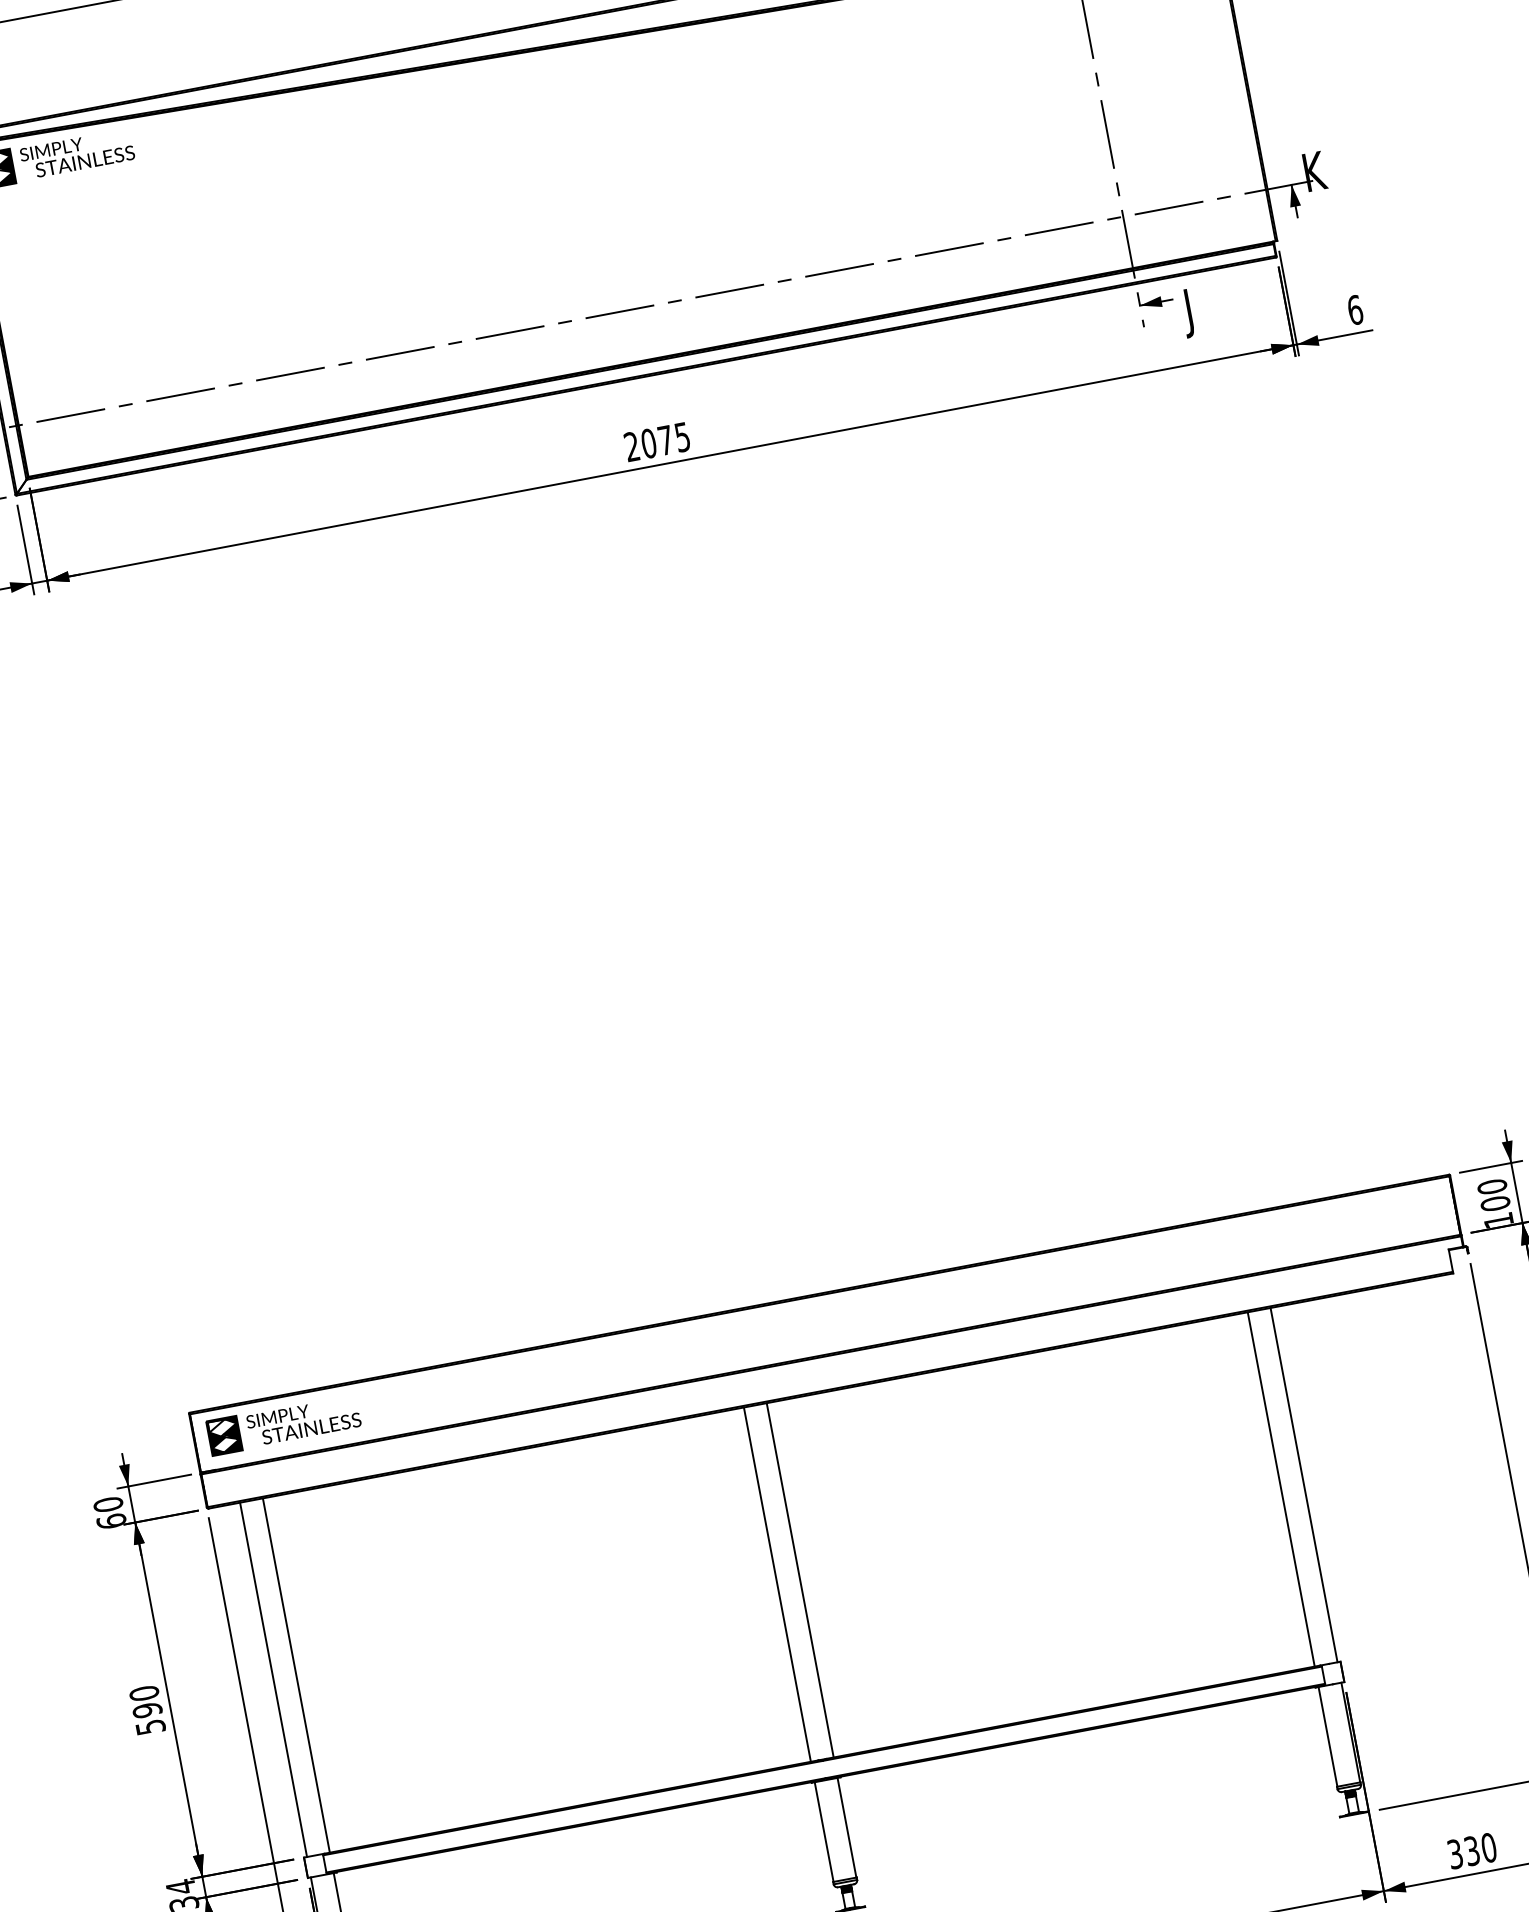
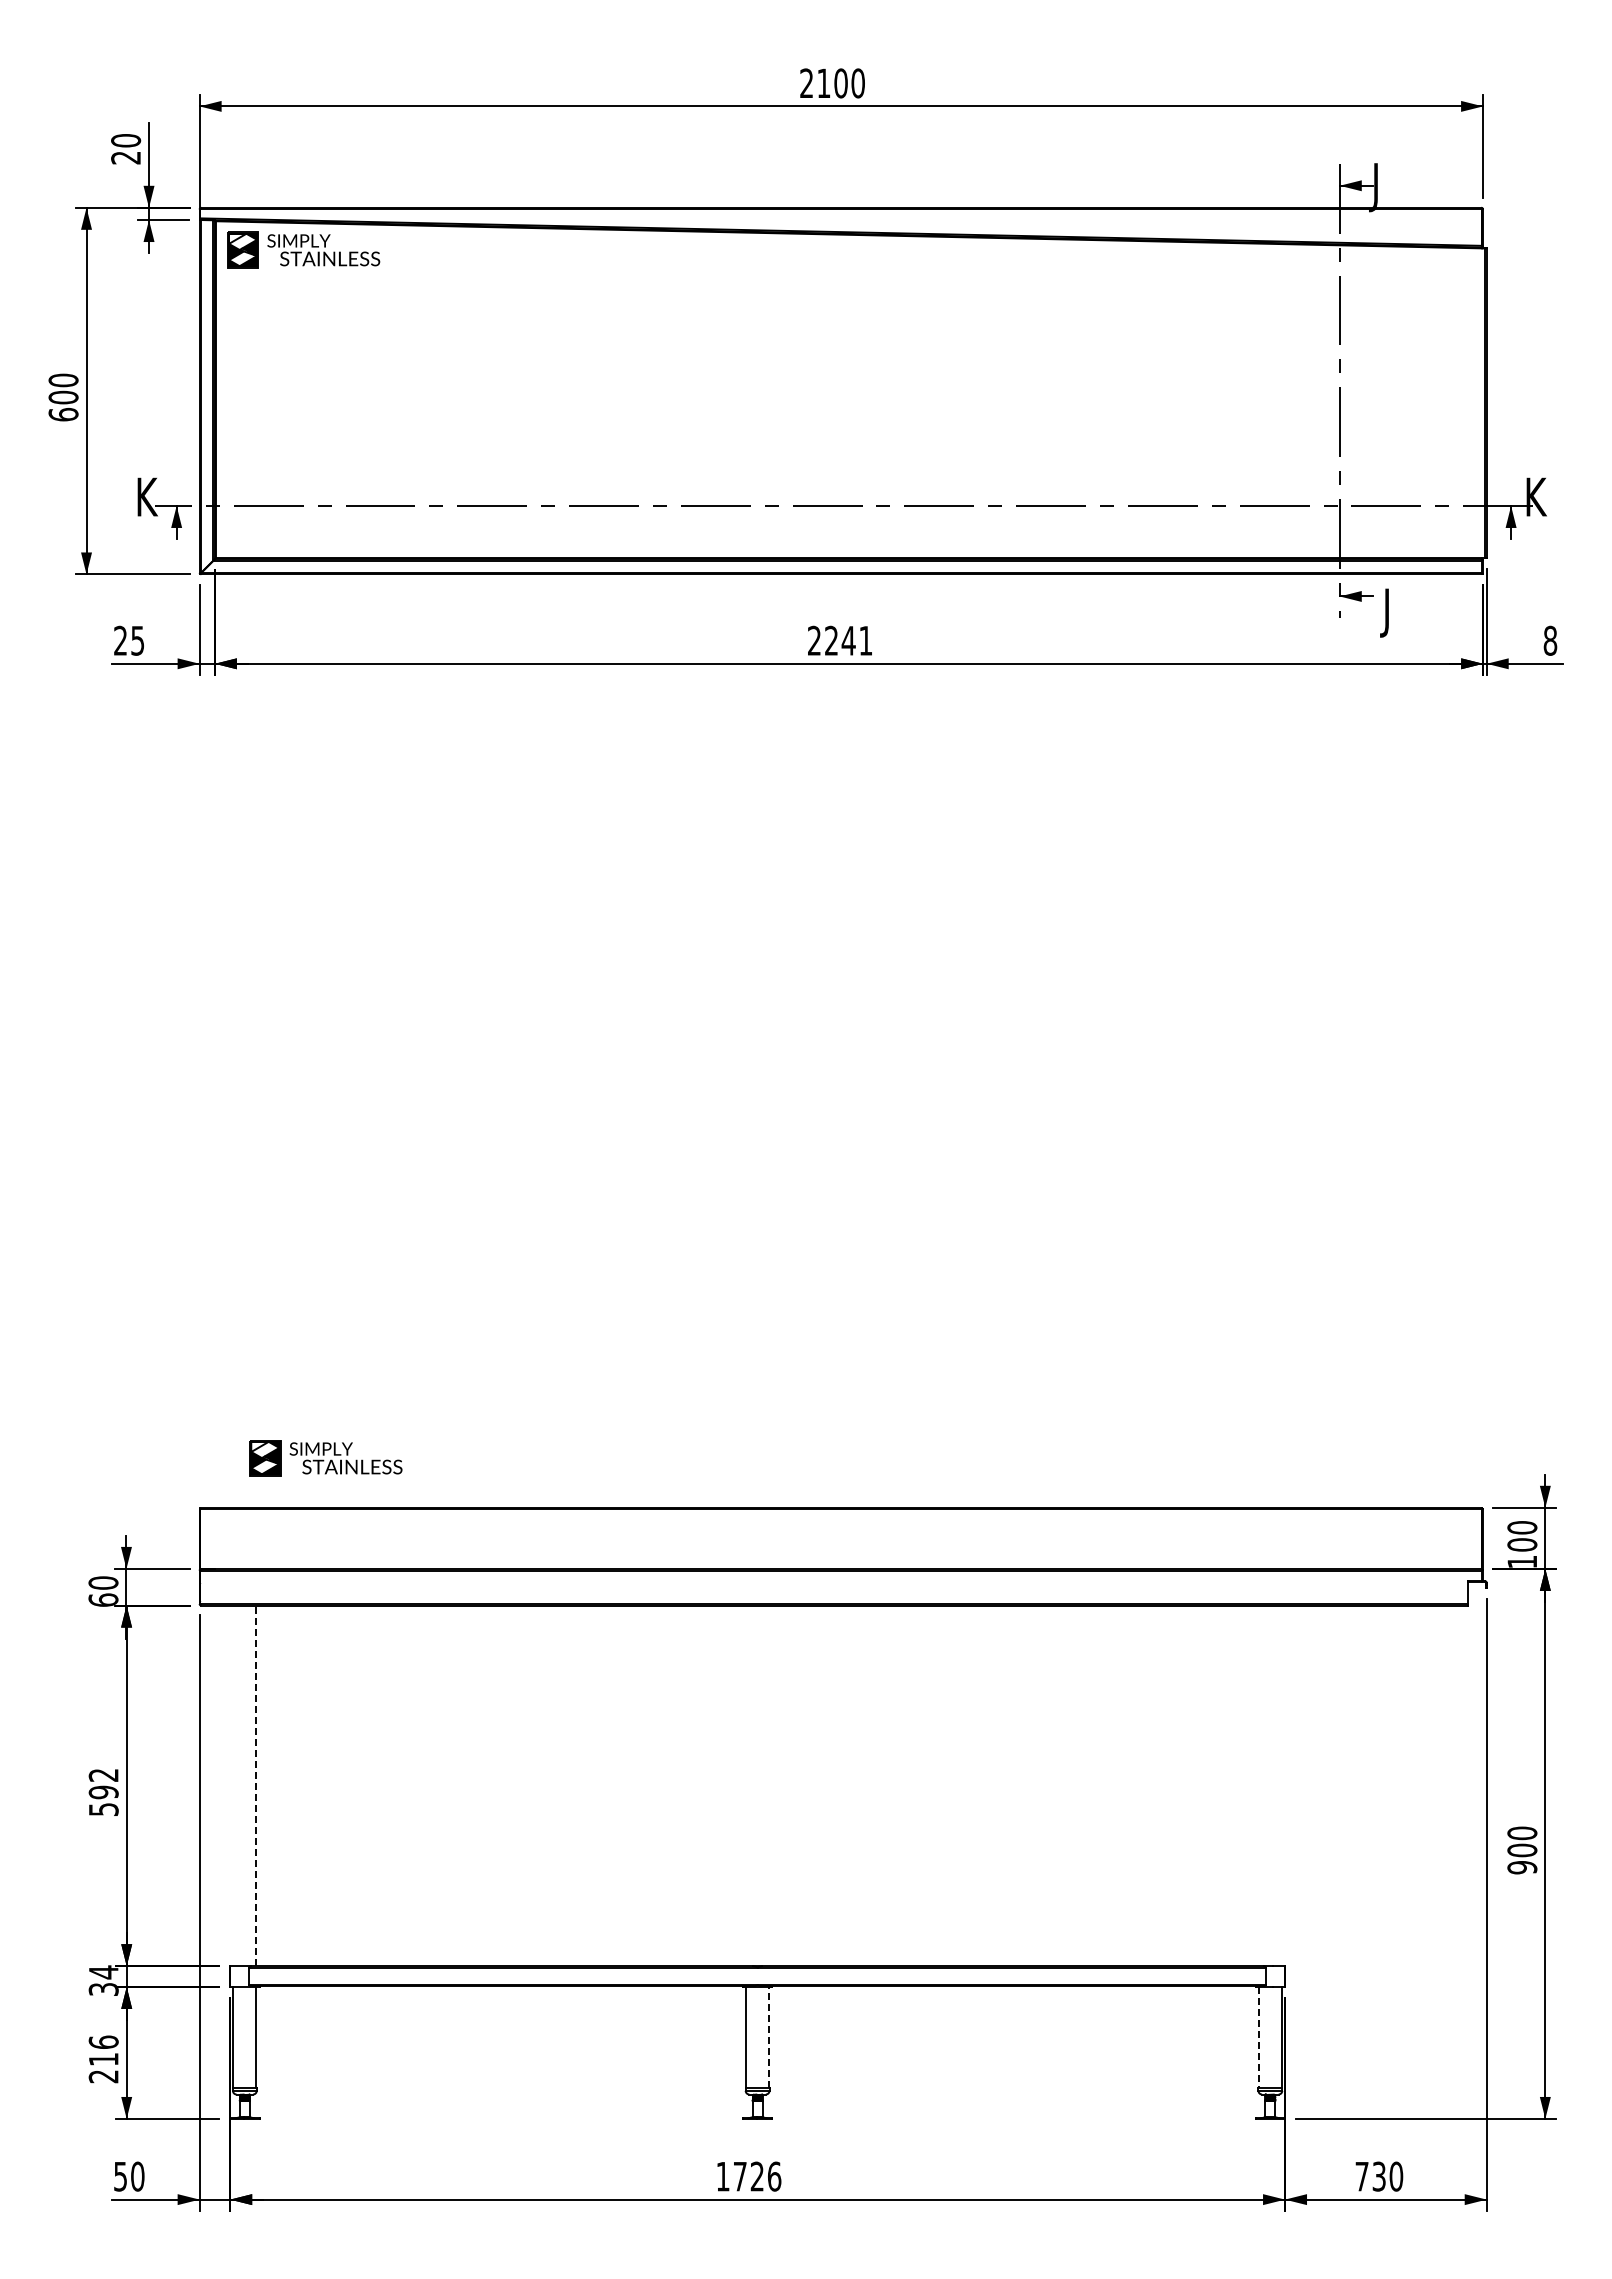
text: (1355, 309) -> (1550, 640), 6 -> 8
text: (665, 440) -> (848, 640), 2075 -> 2241
part: (283, 1425) -> (325, 1458), moved
line: (1303, 1484) -> (1281, 1785), removed
line: (1280, 1489) -> (1258, 1785), removed
line: (800, 1579) -> (769, 1785), removed
line: (777, 1584) -> (746, 1785), removed
line: (296, 1675) -> (256, 1785), solid -> dashed
line: (273, 1679) -> (233, 1785), removed
text: (143, 1692) -> (103, 1774), 590 -> 592
line: (1327, 1736) -> (1258, 2037), solid -> dashed
line: (847, 1827) -> (769, 2037), solid -> dashed
text: (1454, 1854) -> (1361, 2176), 330 -> 730

